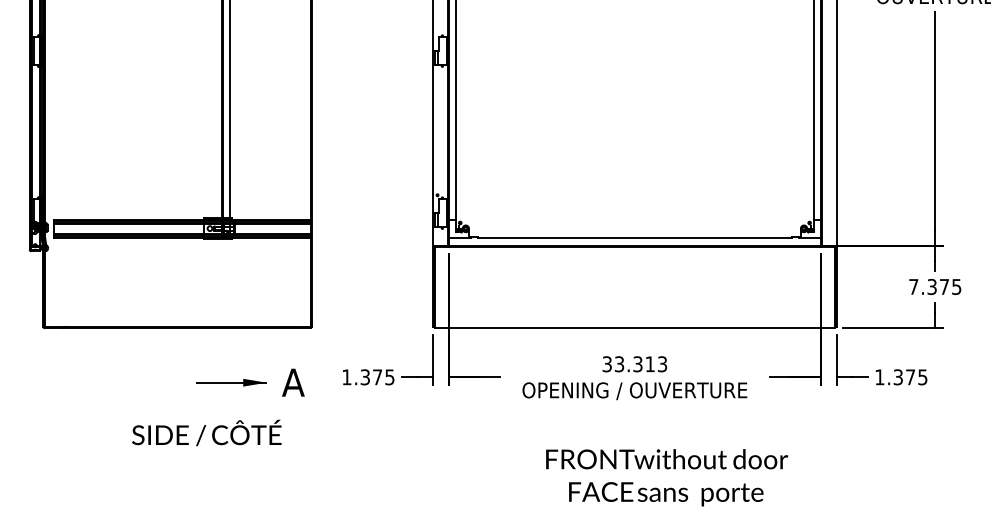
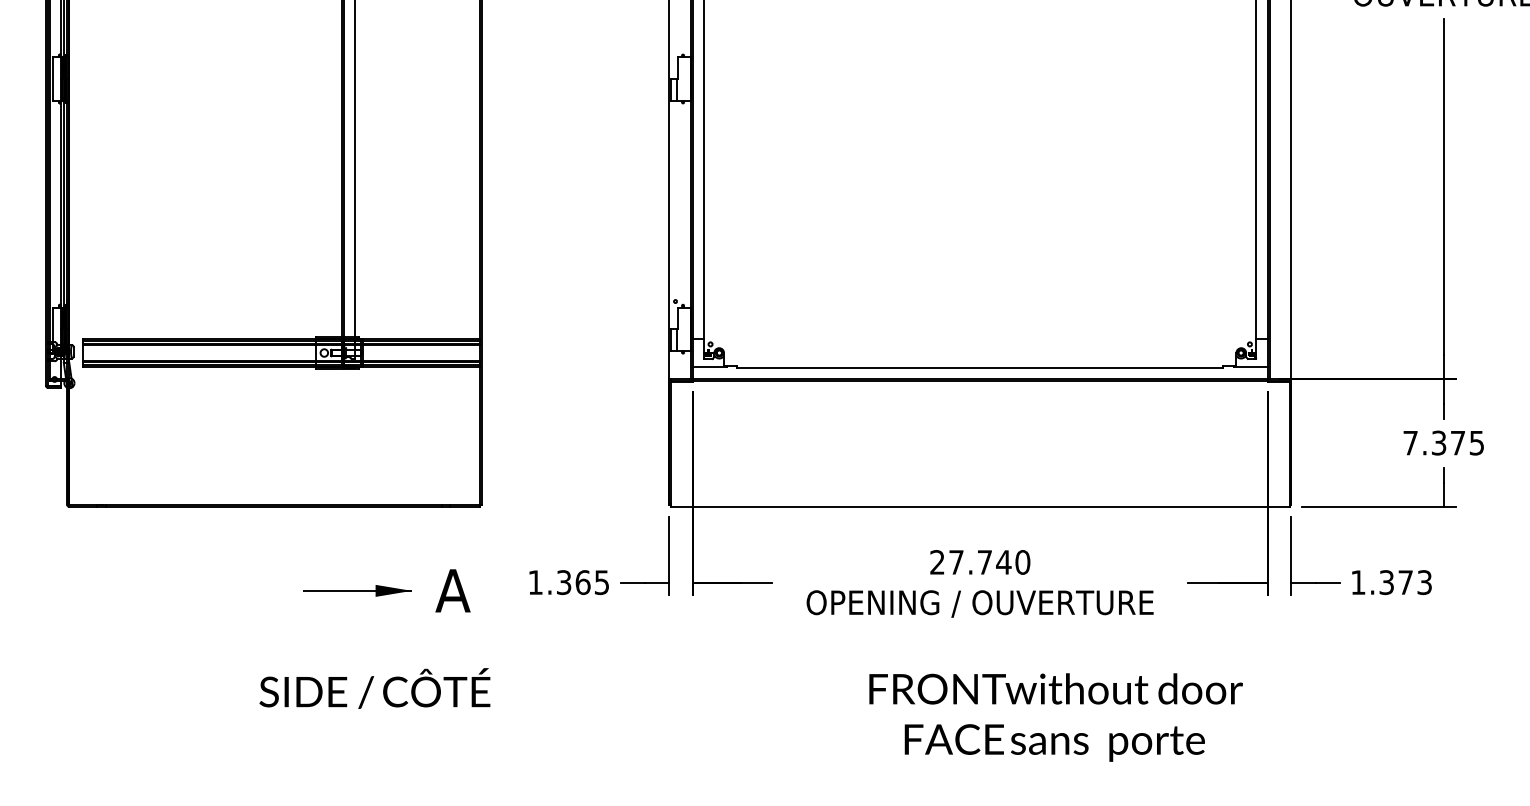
text: (634, 364) -> (979, 562), 33.313 -> 27.740
text: (922, 376) -> (1424, 581), 1.375 -> 1.373
text: (377, 377) -> (582, 582), 1.375 -> 1.365
text: (206, 432) -> (374, 687), moved
text: (666, 477) -> (1055, 717), moved

